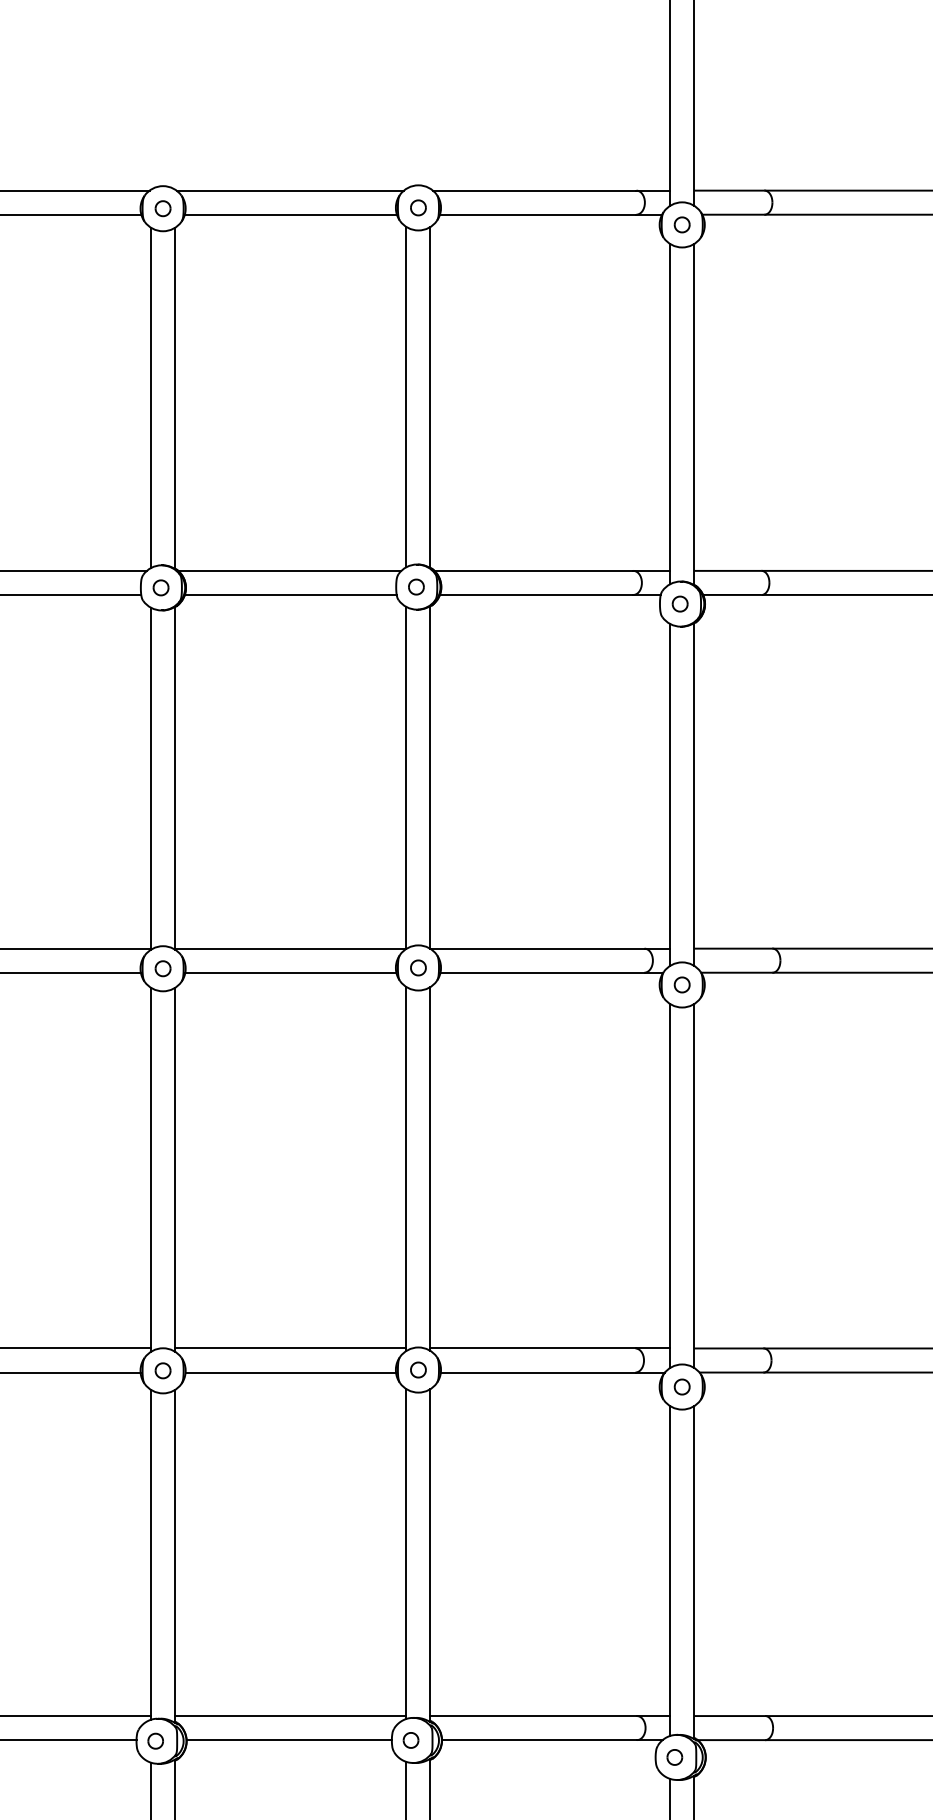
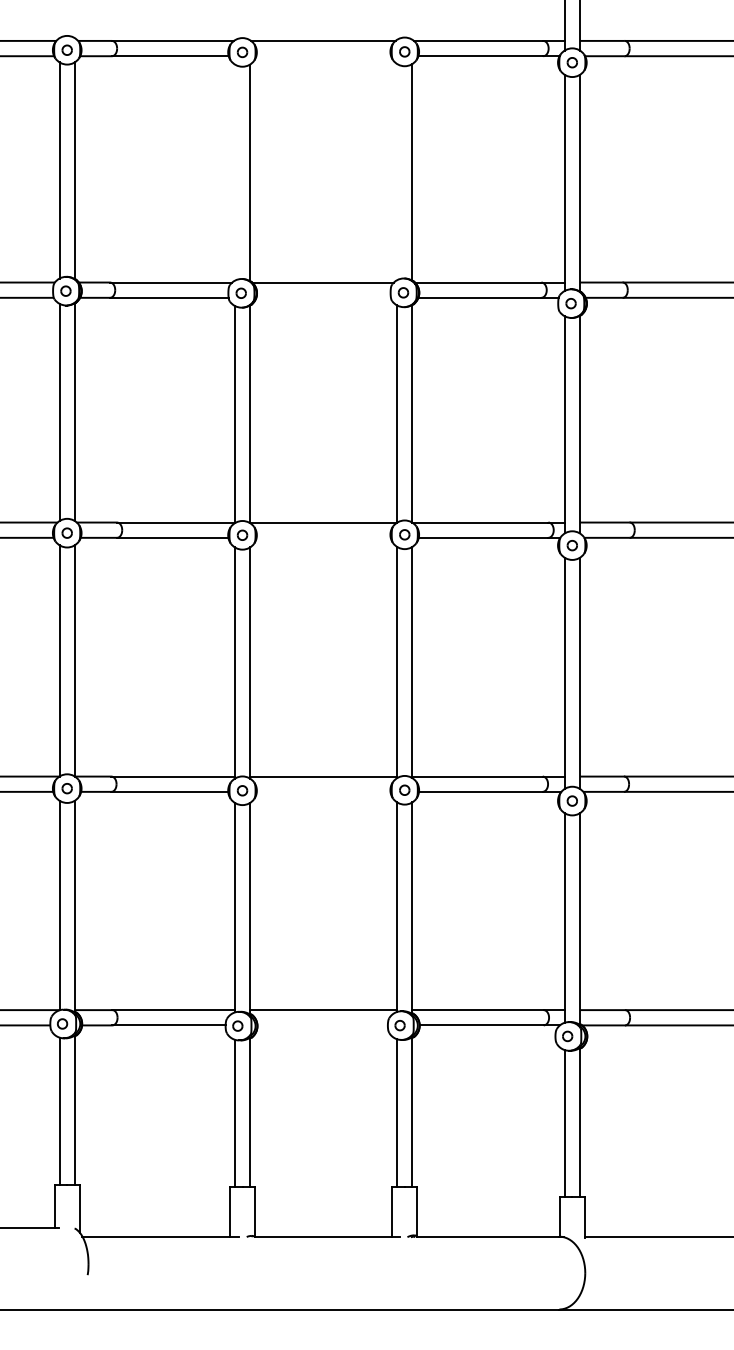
line: (290, 215) -> (323, 56), removed
line: (150, 397) -> (234, 172), removed
line: (407, 397) -> (397, 172), removed
line: (290, 594) -> (323, 297), removed
line: (290, 972) -> (323, 537), removed
line: (290, 1371) -> (323, 791), removed
line: (288, 1740) -> (322, 1025), removed

